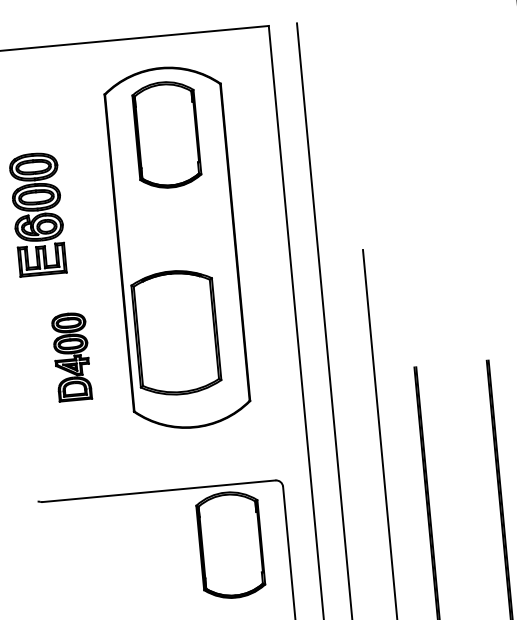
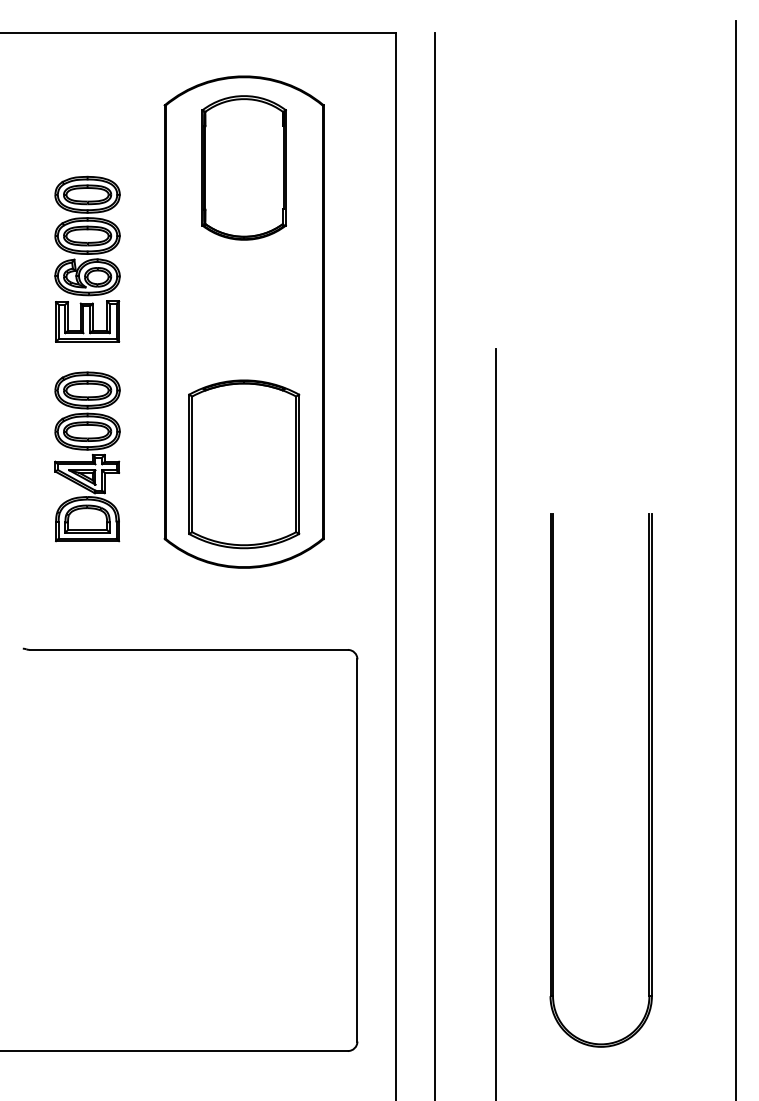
part: (37, 213) -> (87, 258), moved
part: (176, 332) -> (244, 464), moved
part: (71, 356) -> (87, 456), size x1.43
part: (230, 544) -> (278, 731), removed

